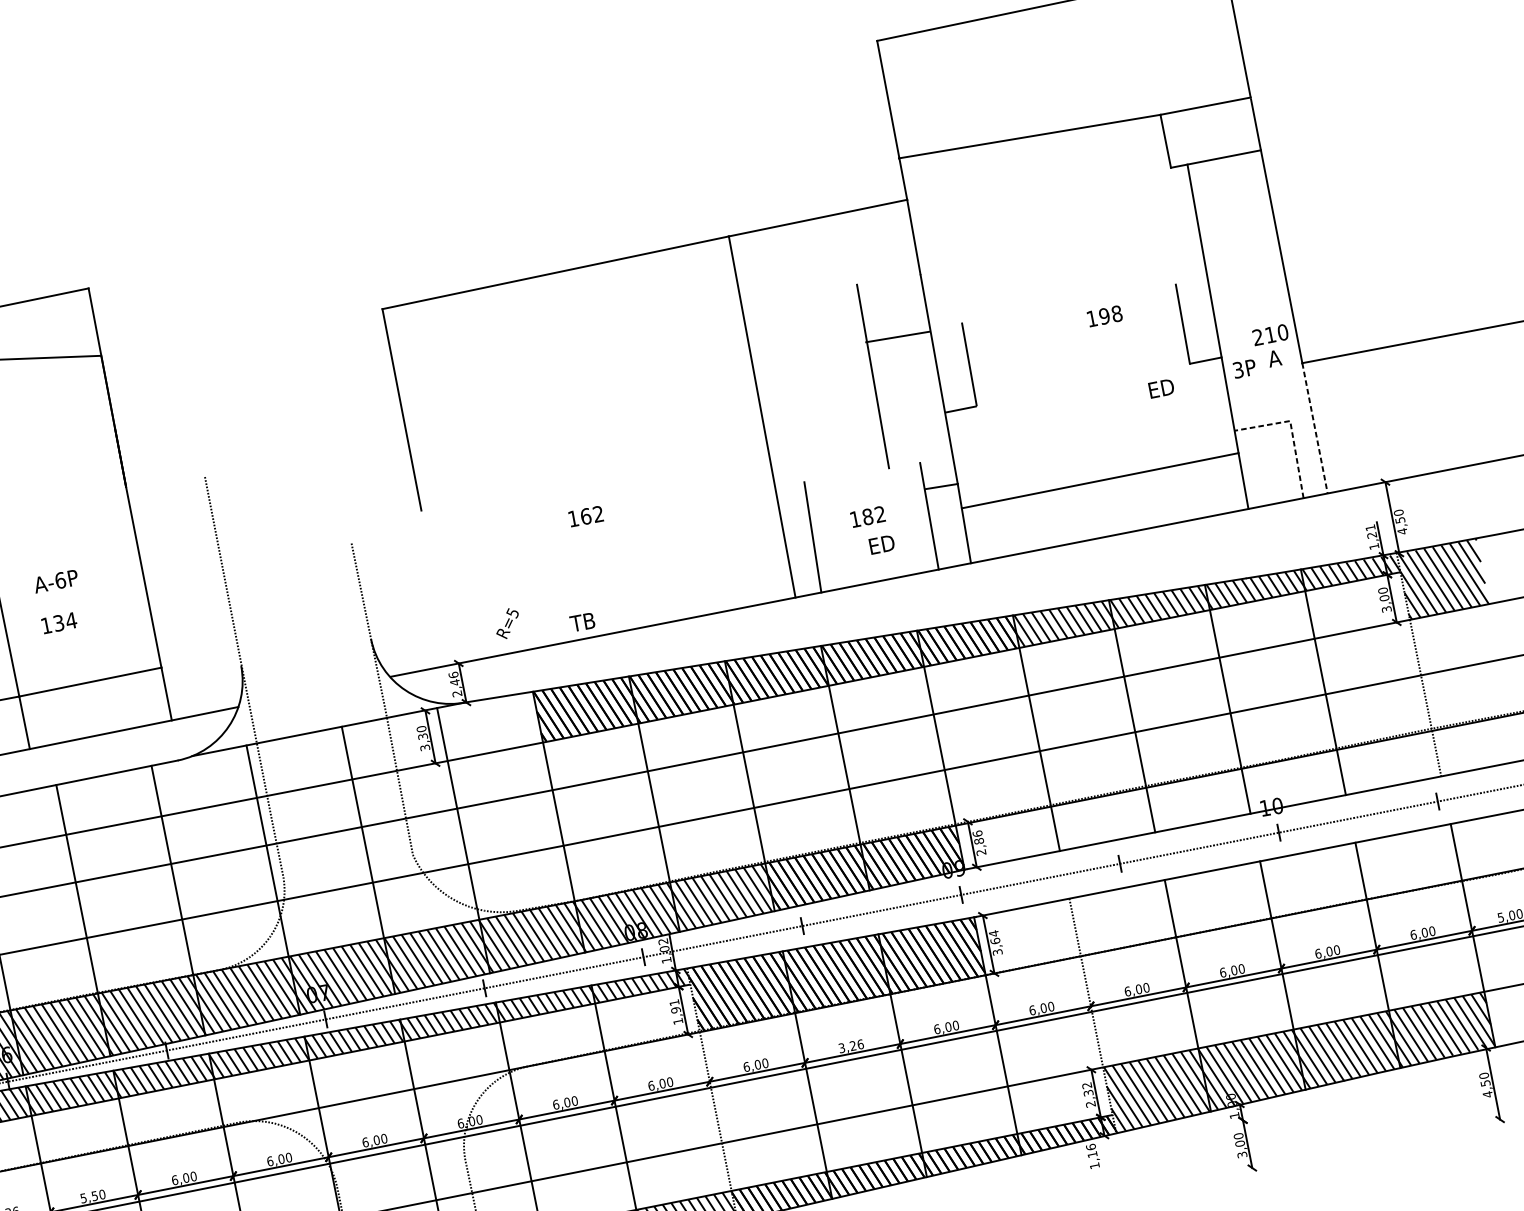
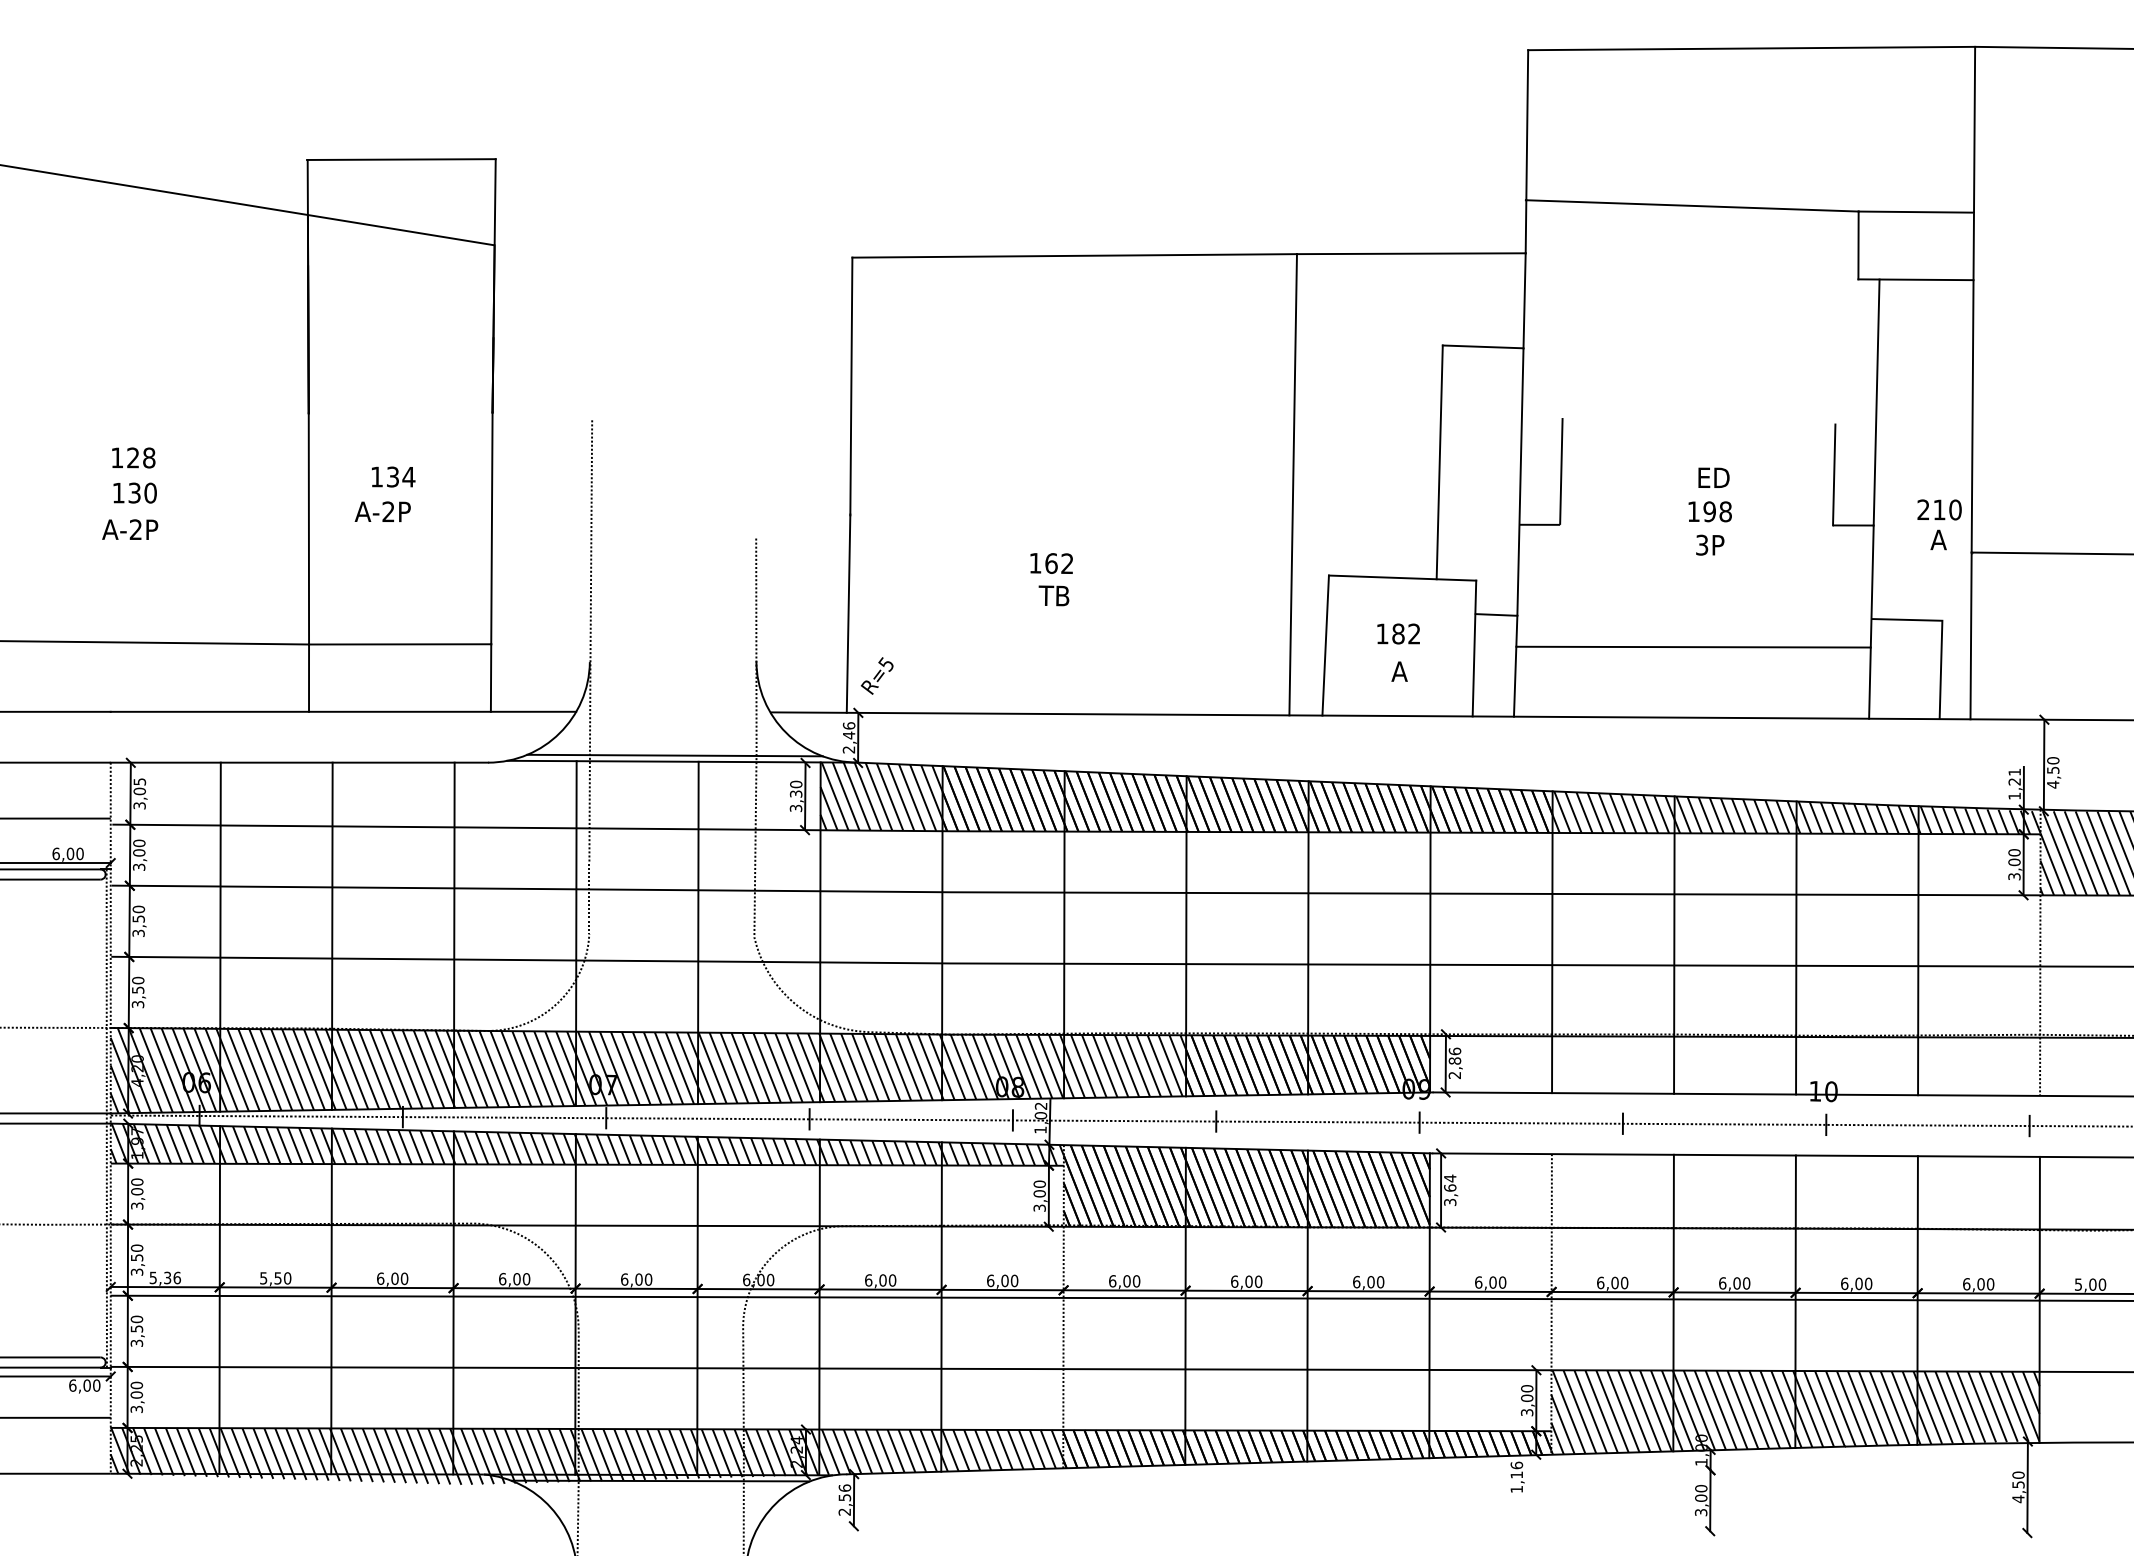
text: (1104, 316) -> (1709, 511), moved
line: (897, 336) -> (1482, 346), moved
text: (1244, 368) -> (1710, 544), moved
text: (1161, 388) -> (1713, 477), moved
line: (1315, 428) -> (1971, 636), dashed -> solid
line: (1292, 430) -> (1942, 633), dashed -> solid
line: (862, 472) -> (1402, 577), added
text: (880, 544) -> (1407, 671), ED -> A
text: (60, 580) -> (388, 511), A-6P -> A-2P
line: (435, 587) -> (848, 613), added
text: (59, 622) -> (393, 476), moved
text: (582, 622) -> (1053, 595), moved
text: (506, 623) -> (876, 675), moved
line: (321, 725) -> (674, 755), added
hatch: (489, 725) -> (881, 796), added
text: (676, 1011) -> (1039, 1195), 1,91 -> 3,00
text: (851, 1046) -> (1246, 1281), 3,26 -> 6,00
text: (1089, 1094) -> (1527, 1400), 2,32 -> 3,00

